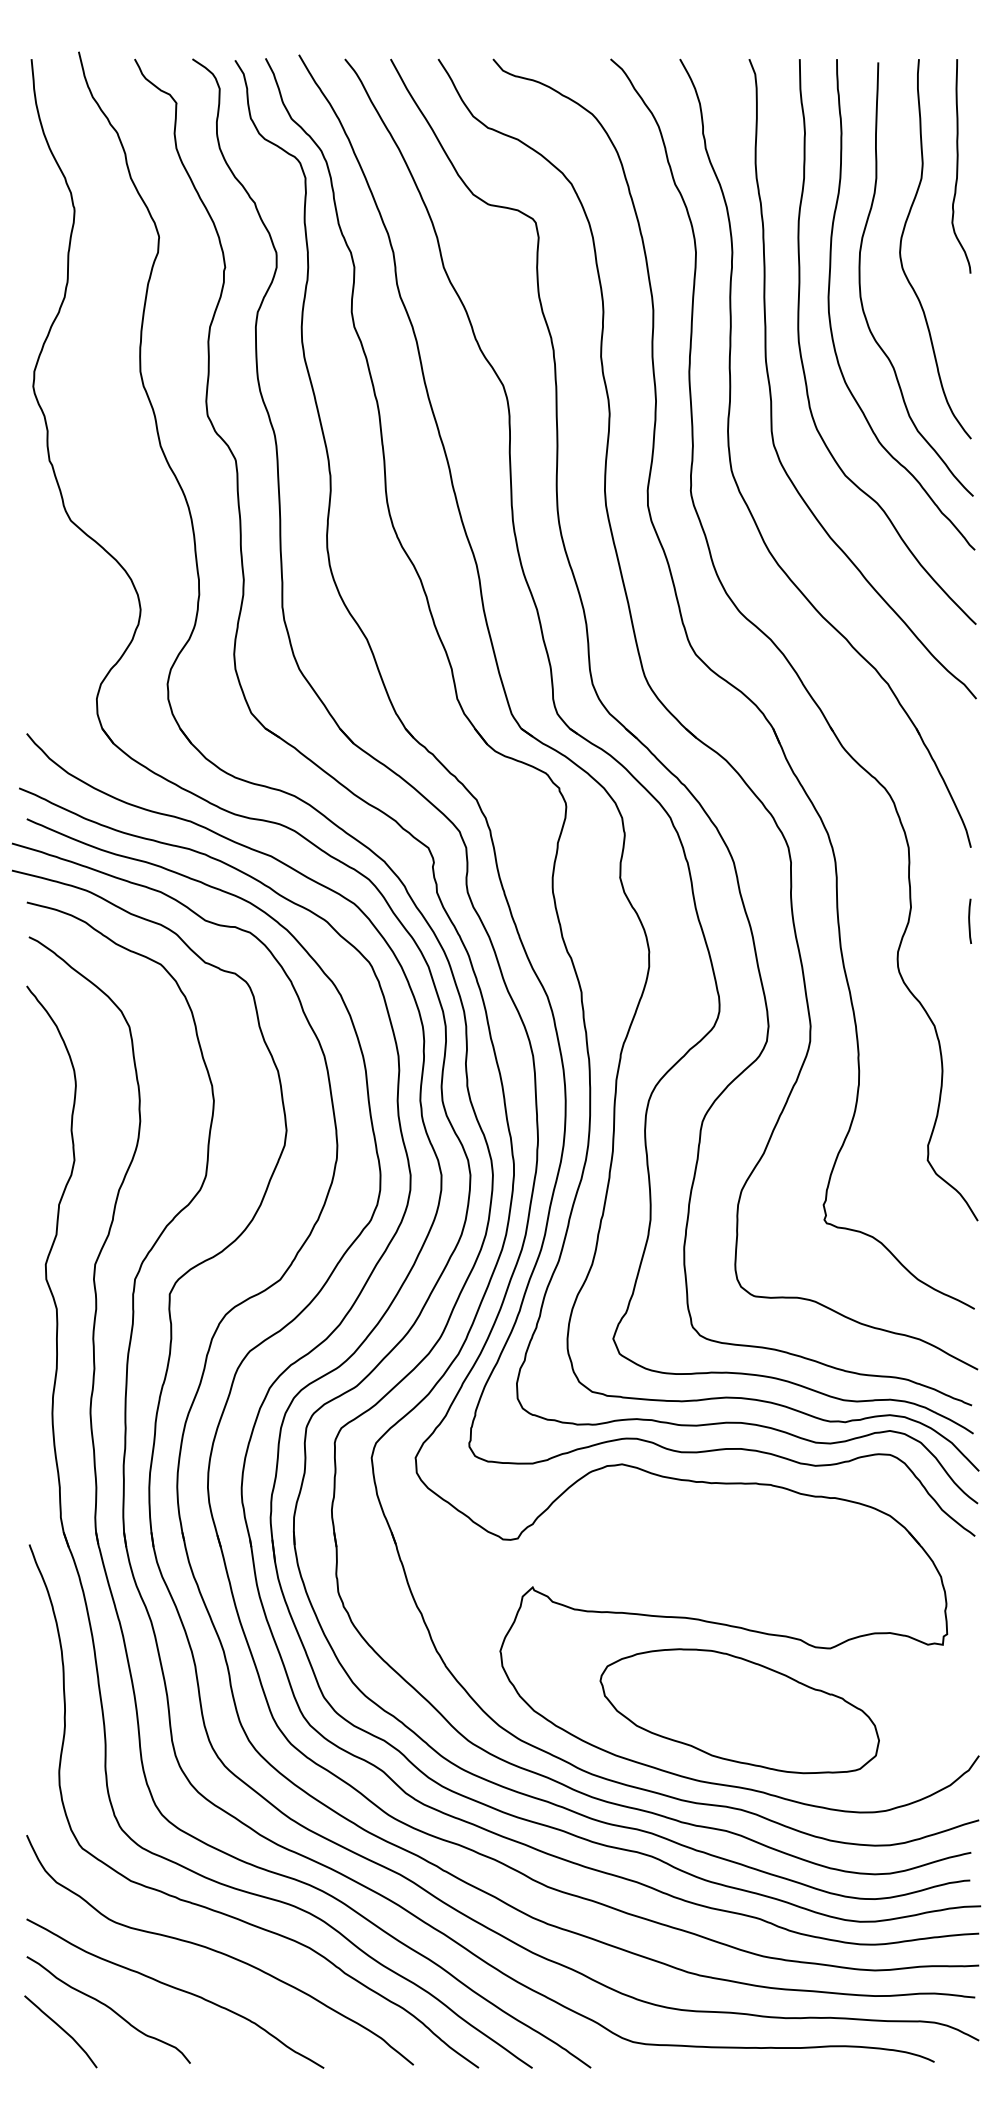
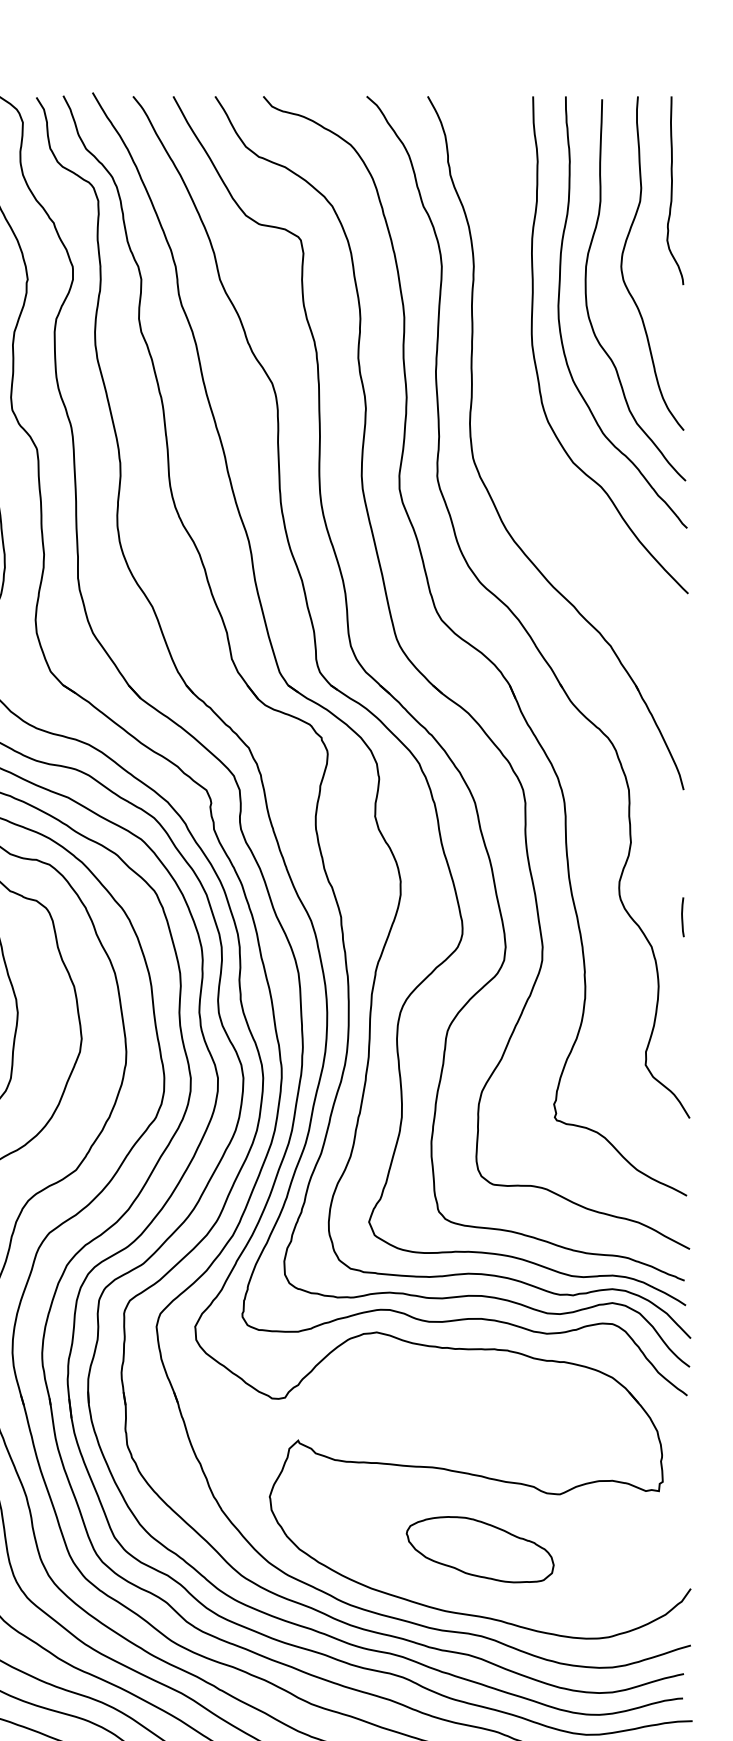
curve: (771, 391) -> (508, 388), removed
line: (969, 920) -> (682, 916), moved
part: (739, 1711) -> (480, 1549), size x0.6

